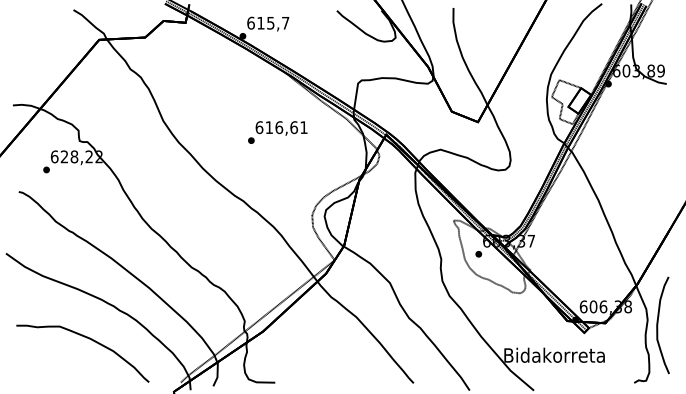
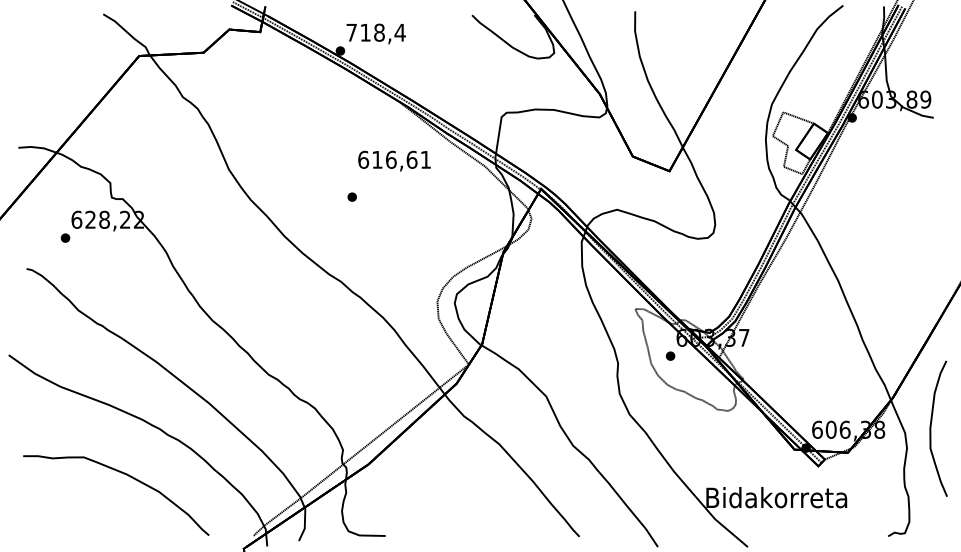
text: (267, 23) -> (375, 32), 615,7 -> 718,4
text: (281, 128) -> (394, 160), moved
part: (658, 325) -> (931, 428), moved

